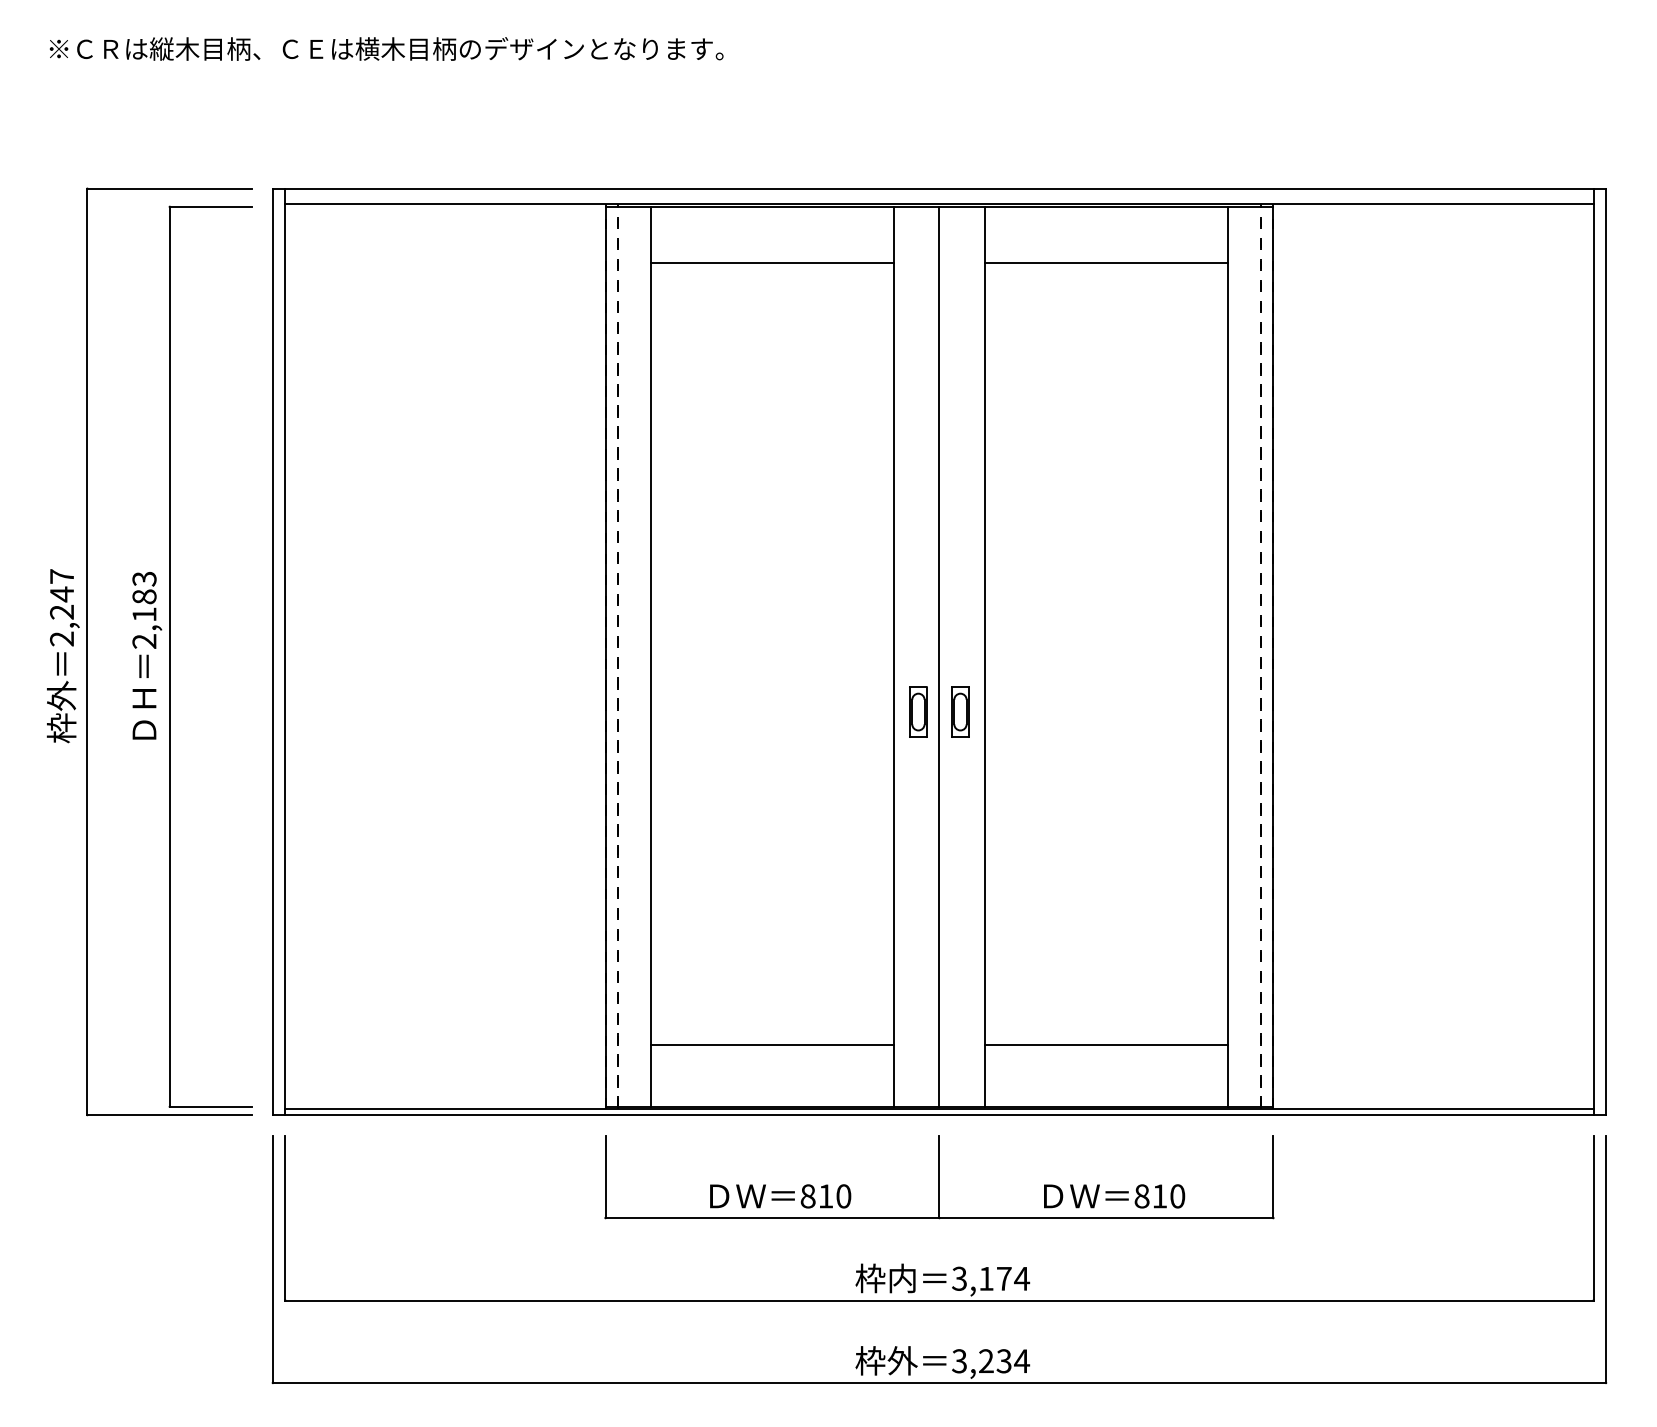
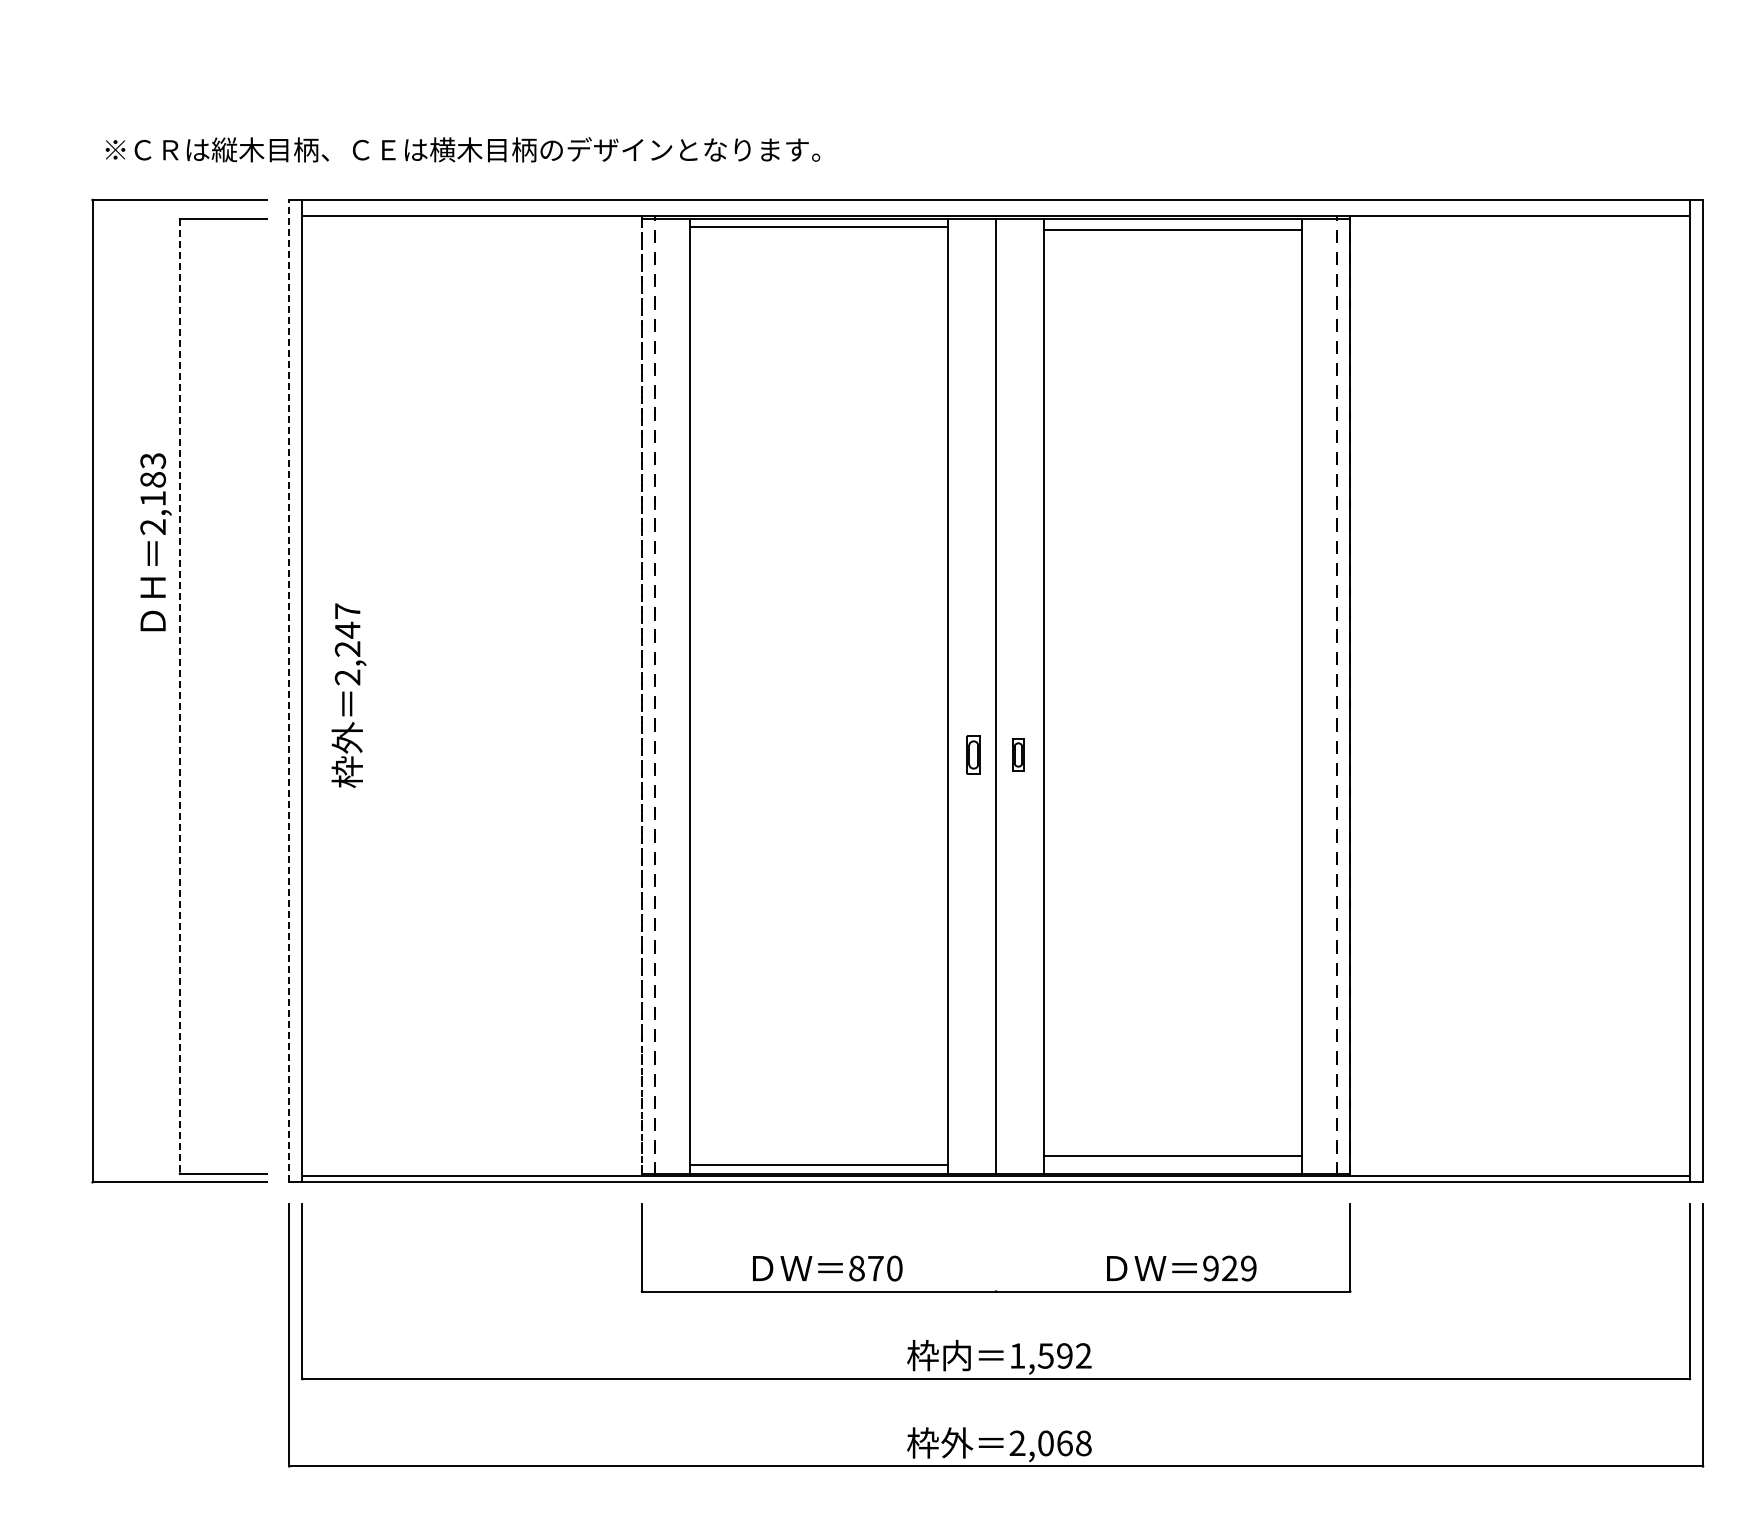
text: (386, 48) -> (462, 149), moved
line: (772, 262) -> (819, 227), moved
line: (1106, 262) -> (1173, 230), moved
line: (273, 651) -> (289, 690), solid -> dashed
text: (62, 655) -> (348, 695), moved
text: (146, 655) -> (155, 542), moved
line: (605, 655) -> (642, 695), solid -> dashed
line: (170, 656) -> (180, 696), solid -> dashed
part: (918, 711) -> (973, 754), size x0.7
part: (960, 711) -> (1018, 754), size x0.6
line: (772, 1044) -> (819, 1164), moved
line: (1106, 1044) -> (1173, 1155), moved
line: (939, 1176) -> (996, 1247), removed
text: (825, 1196) -> (875, 1268), 810 -> 870
text: (1159, 1196) -> (1229, 1268), 810 -> 929
text: (990, 1278) -> (1050, 1355), 3,174 -> 1,592
text: (990, 1361) -> (1050, 1443), 3,234 -> 2,068

